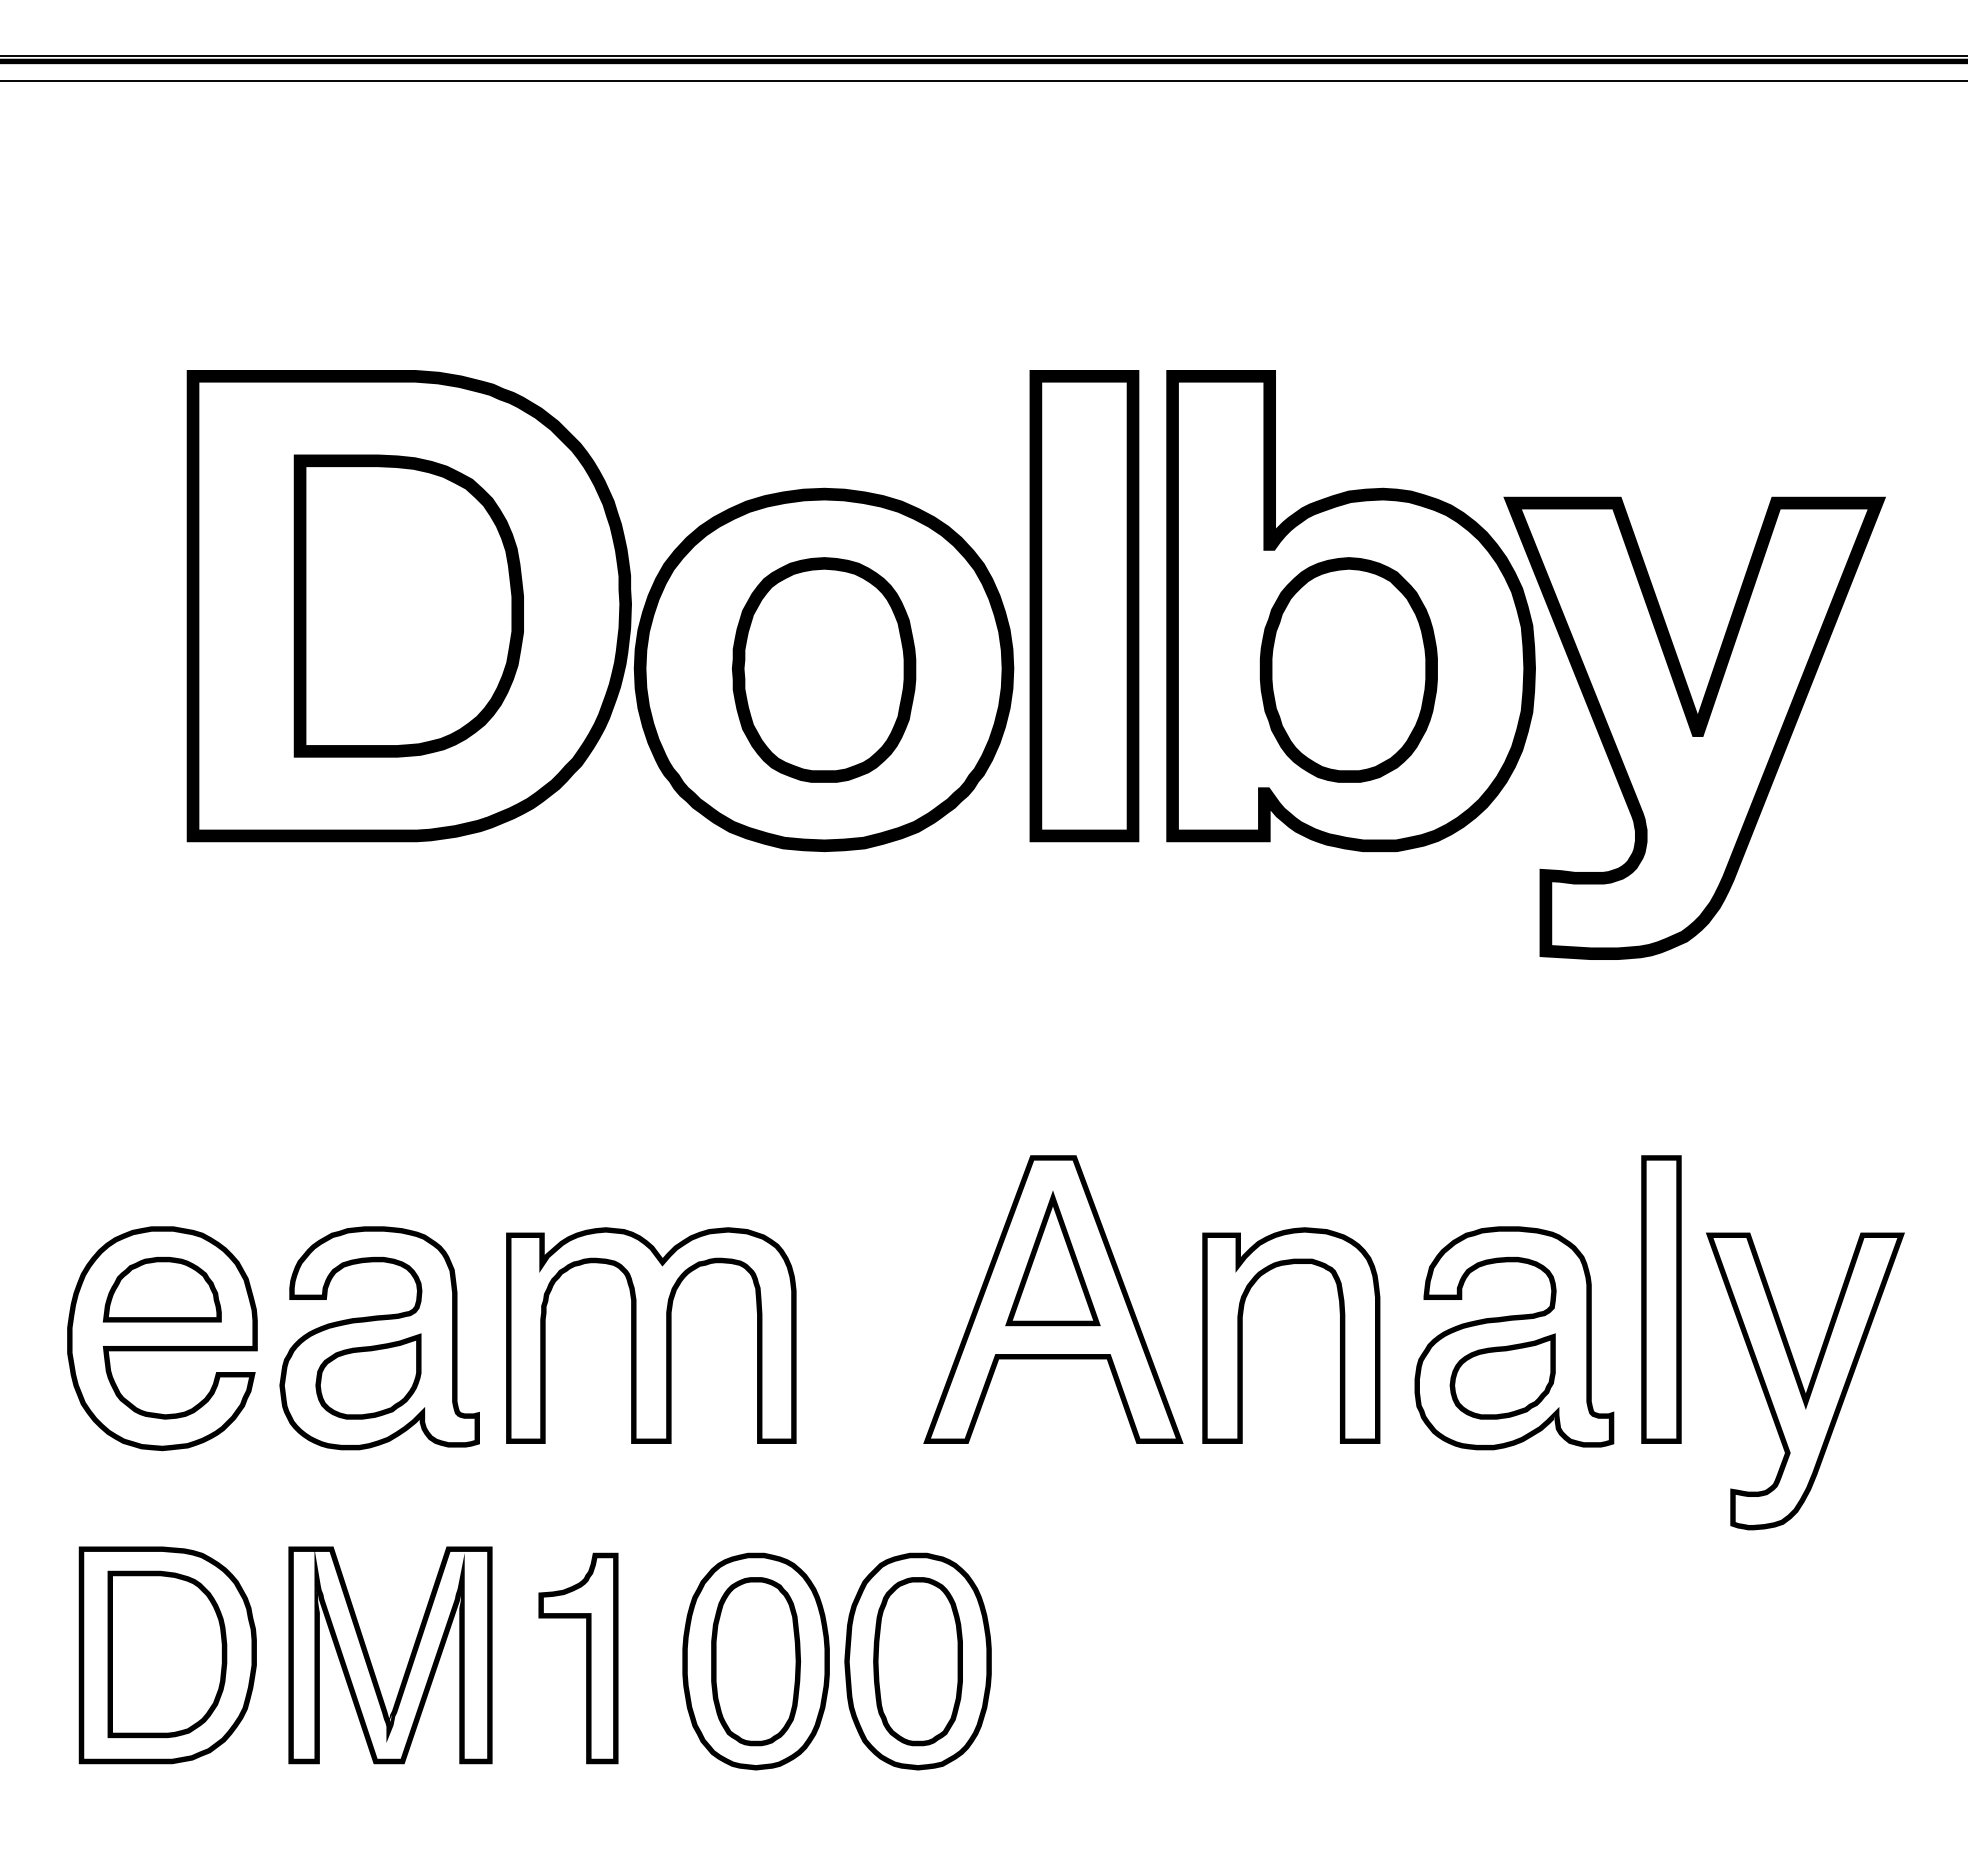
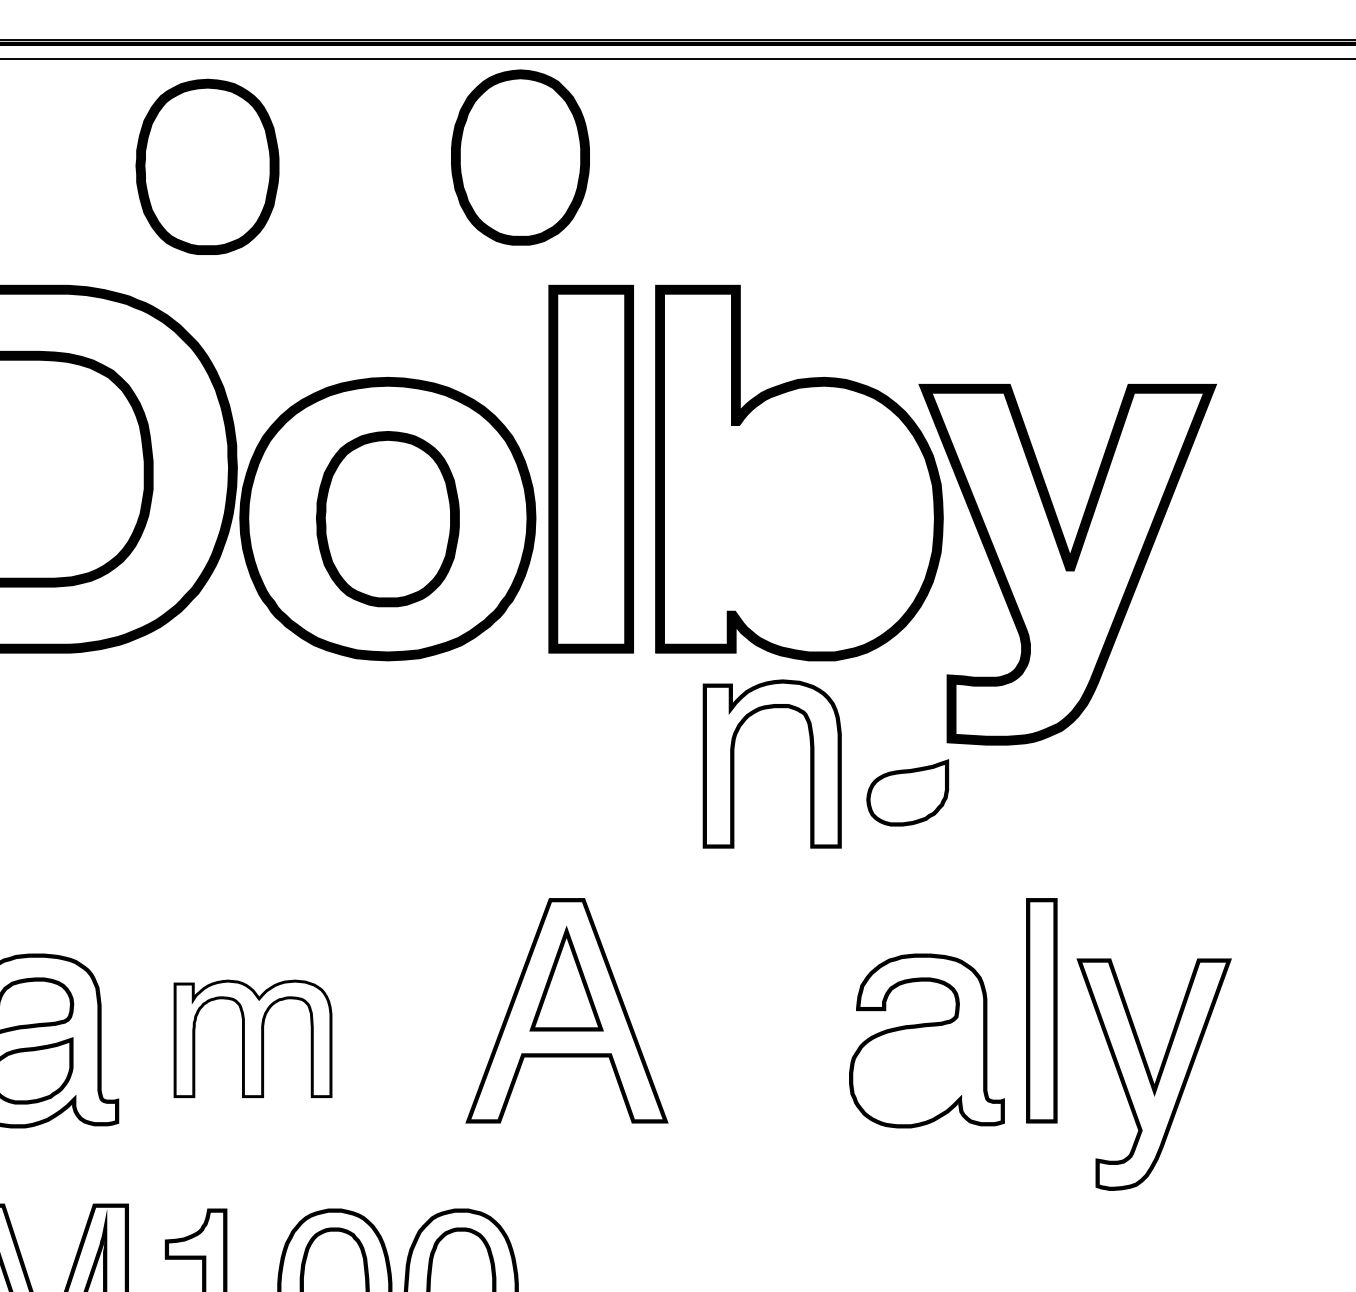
part: (592, 218) -> (207, 166), added
part: (1348, 669) -> (520, 157), moved
part: (651, 1335) -> (253, 1038), size x0.7
part: (1242, 1335) -> (734, 763), moved
part: (1502, 1376) -> (907, 792), moved

